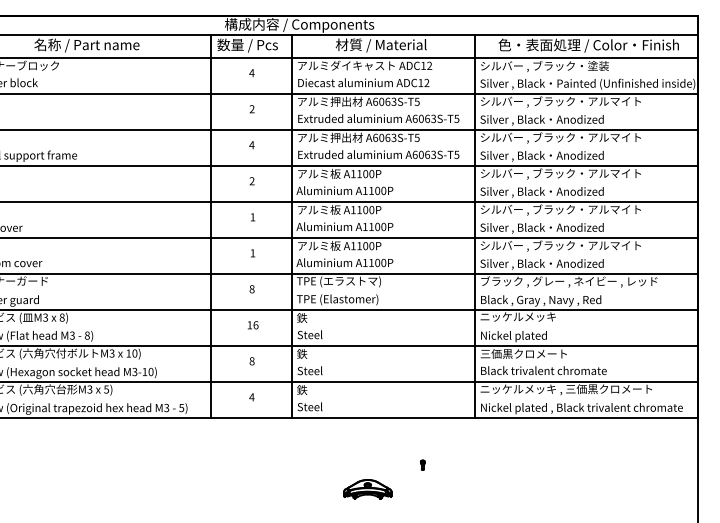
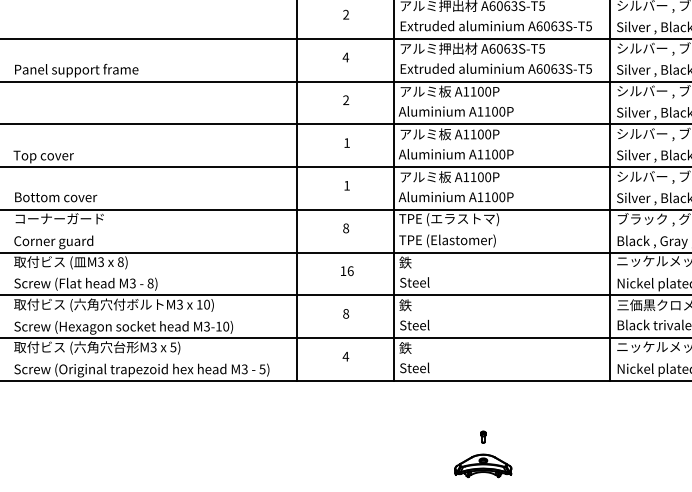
part: (422, 464) -> (482, 436), moved

